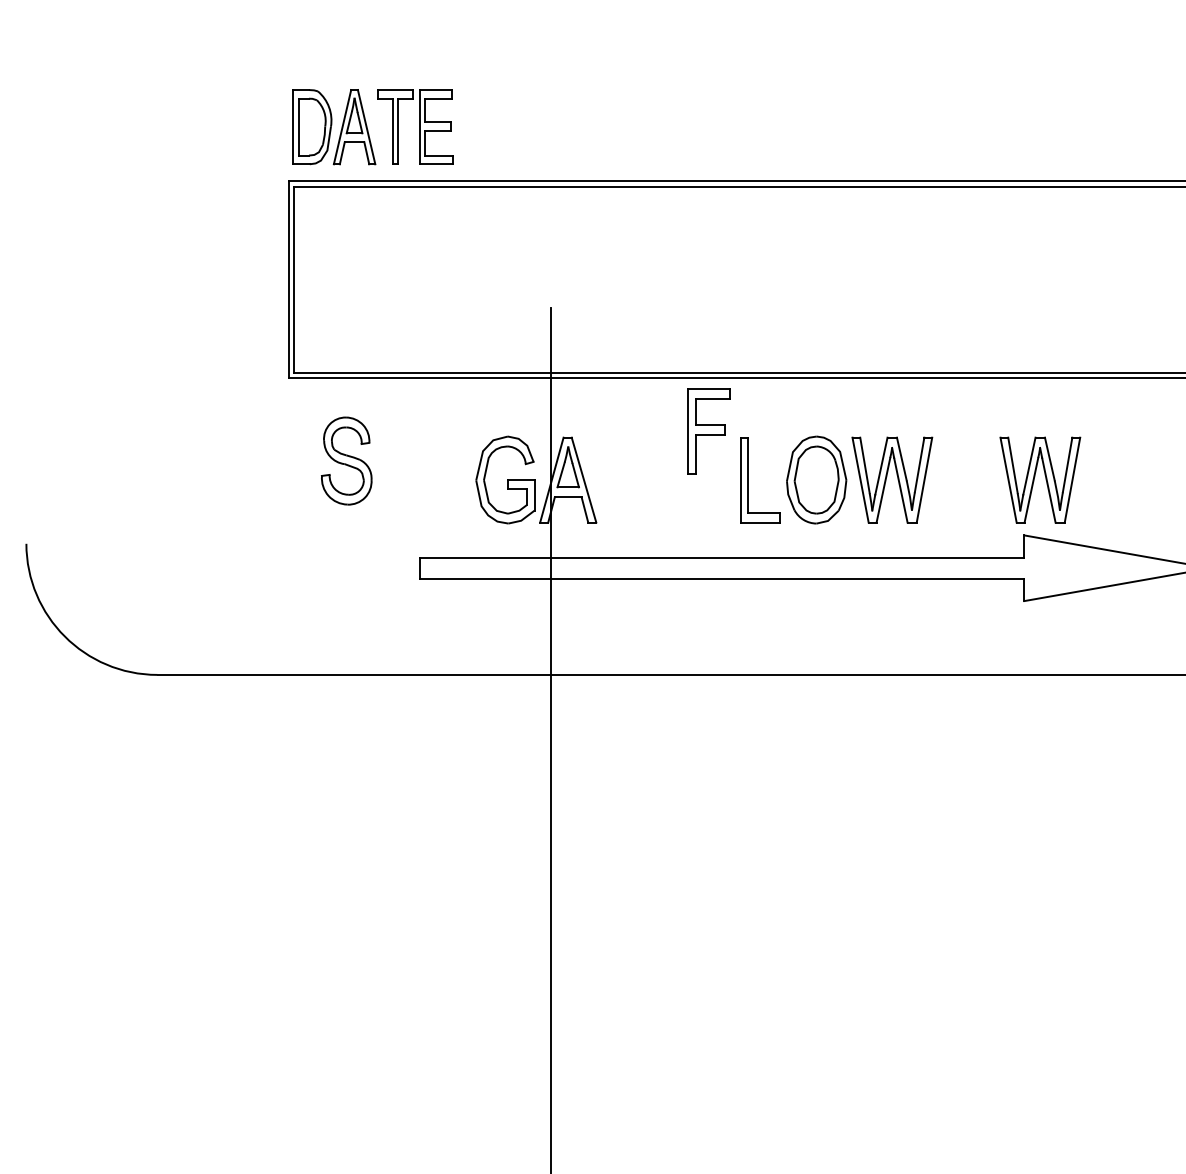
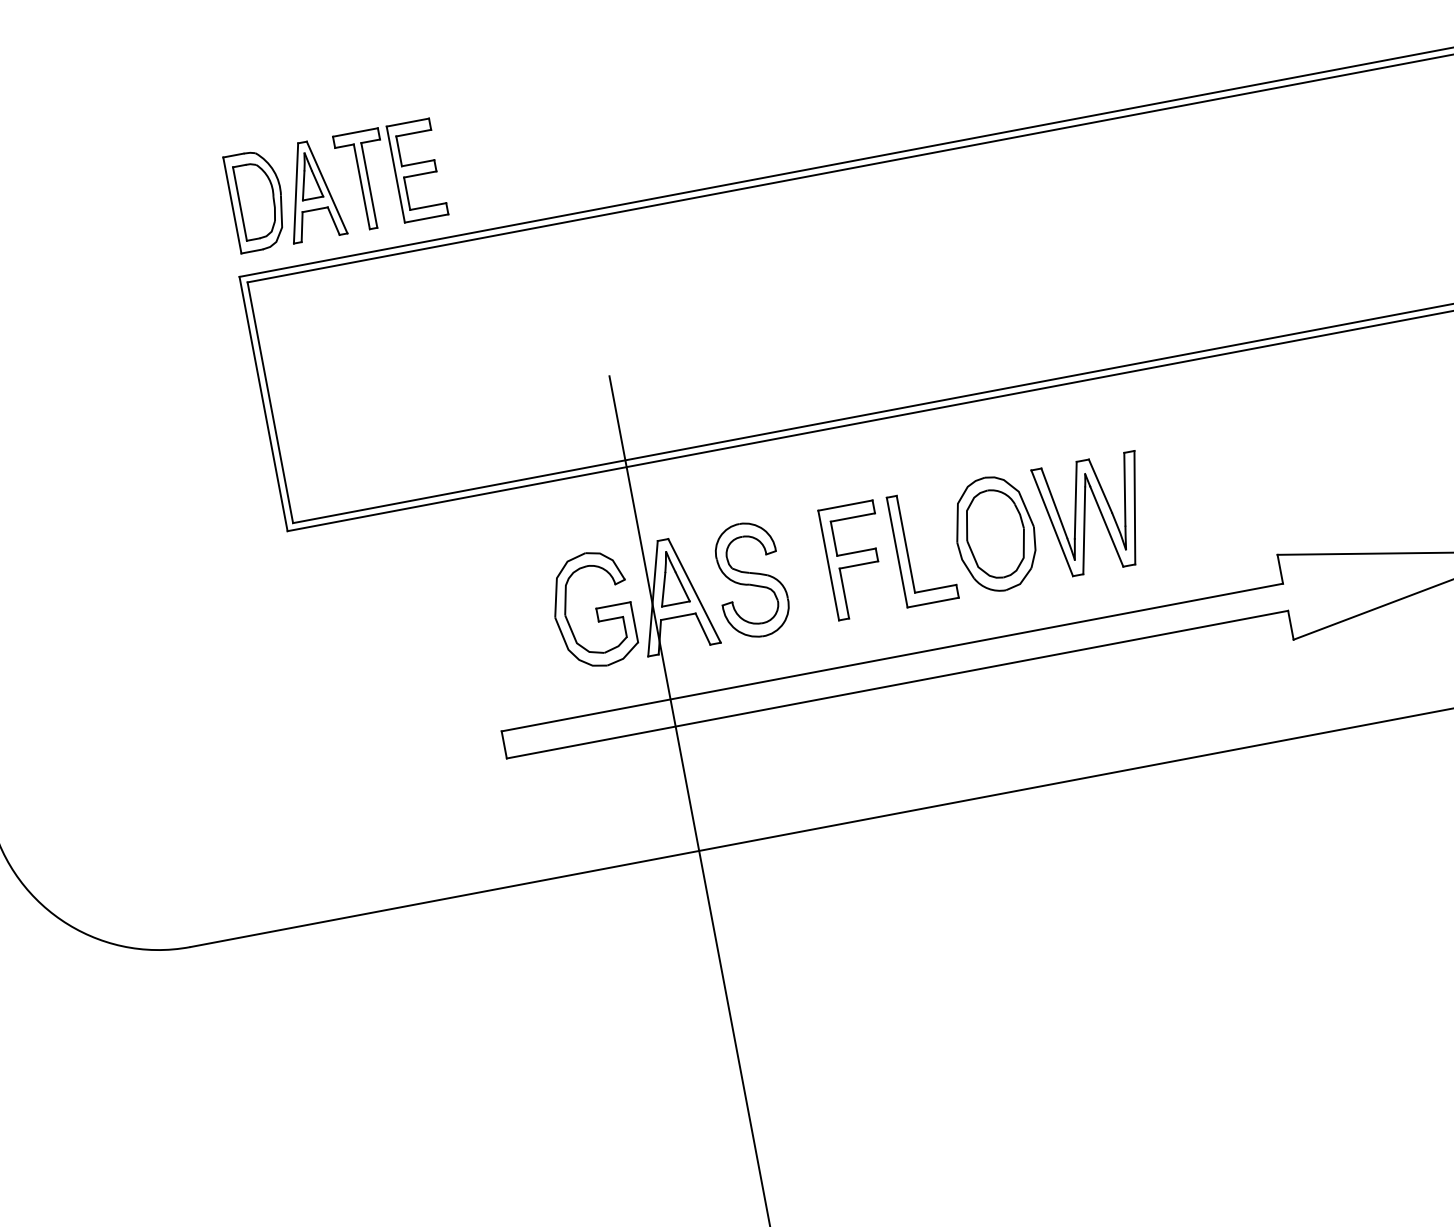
part: (708, 431) -> (855, 560), moved
part: (346, 460) -> (750, 579), moved
part: (1040, 479) -> (1284, 478), removed

